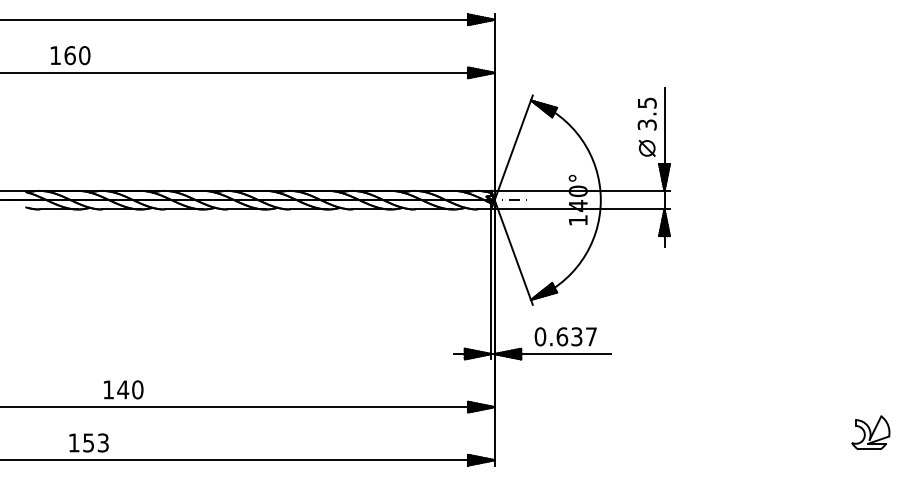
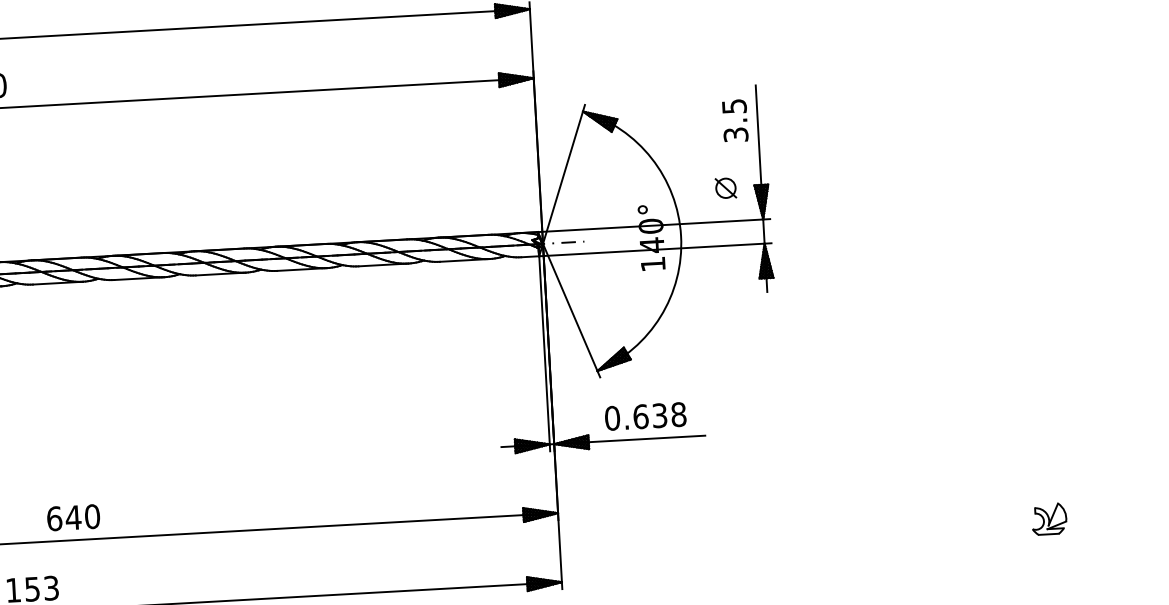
part: (646, 147) -> (724, 187), moved
text: (591, 336) -> (678, 414), 0.637 -> 0.638
text: (108, 389) -> (54, 518), 140 -> 640
part: (870, 432) -> (1048, 518), size x0.7

